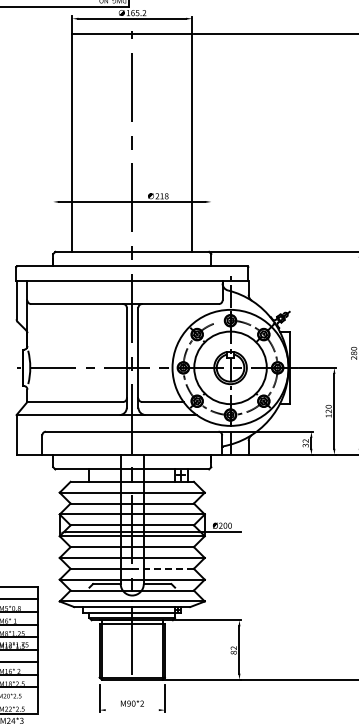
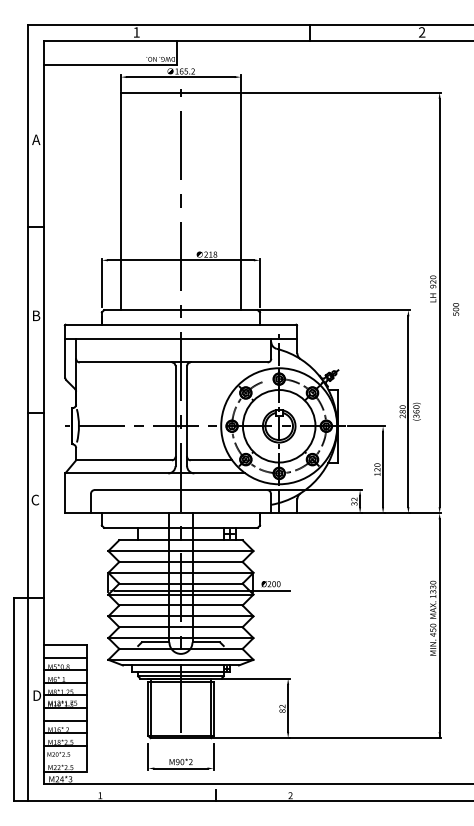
line: (52, 224) -> (101, 282), added
line: (211, 224) -> (260, 282), added
line: (162, 569) -> (211, 627), dashed -> solid
line: (131, 710) -> (180, 768), added

